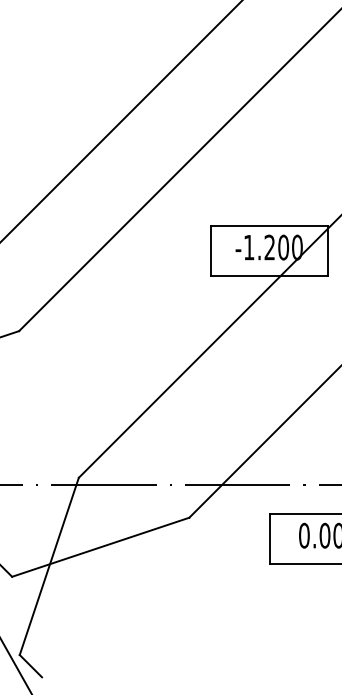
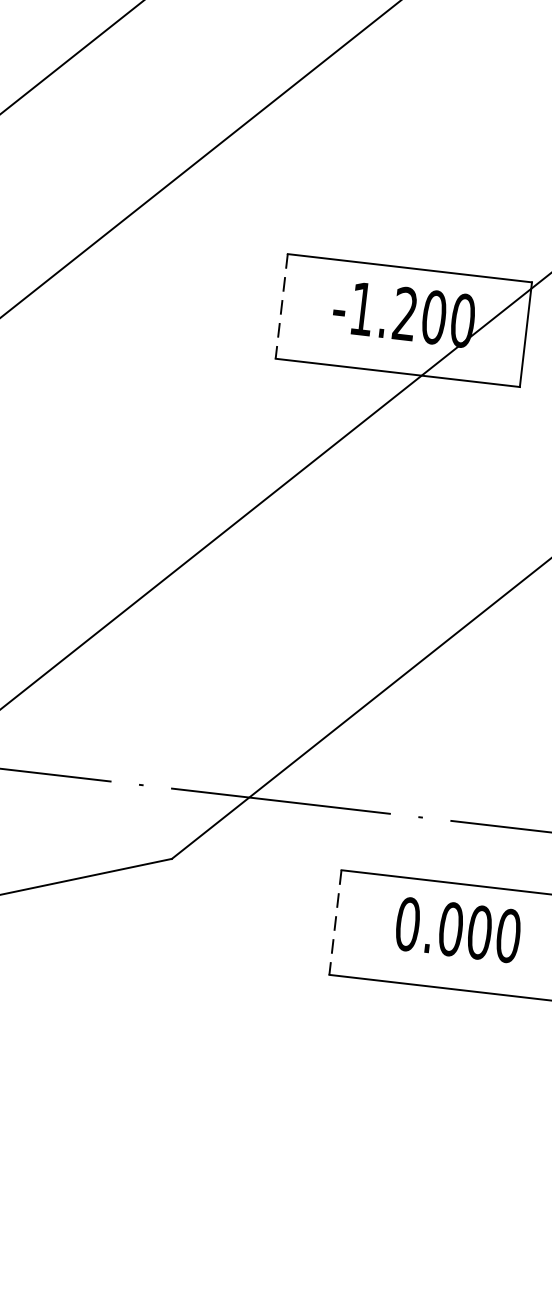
line: (210, 251) -> (280, 307), solid -> dashed
line: (270, 539) -> (336, 923), solid -> dashed

